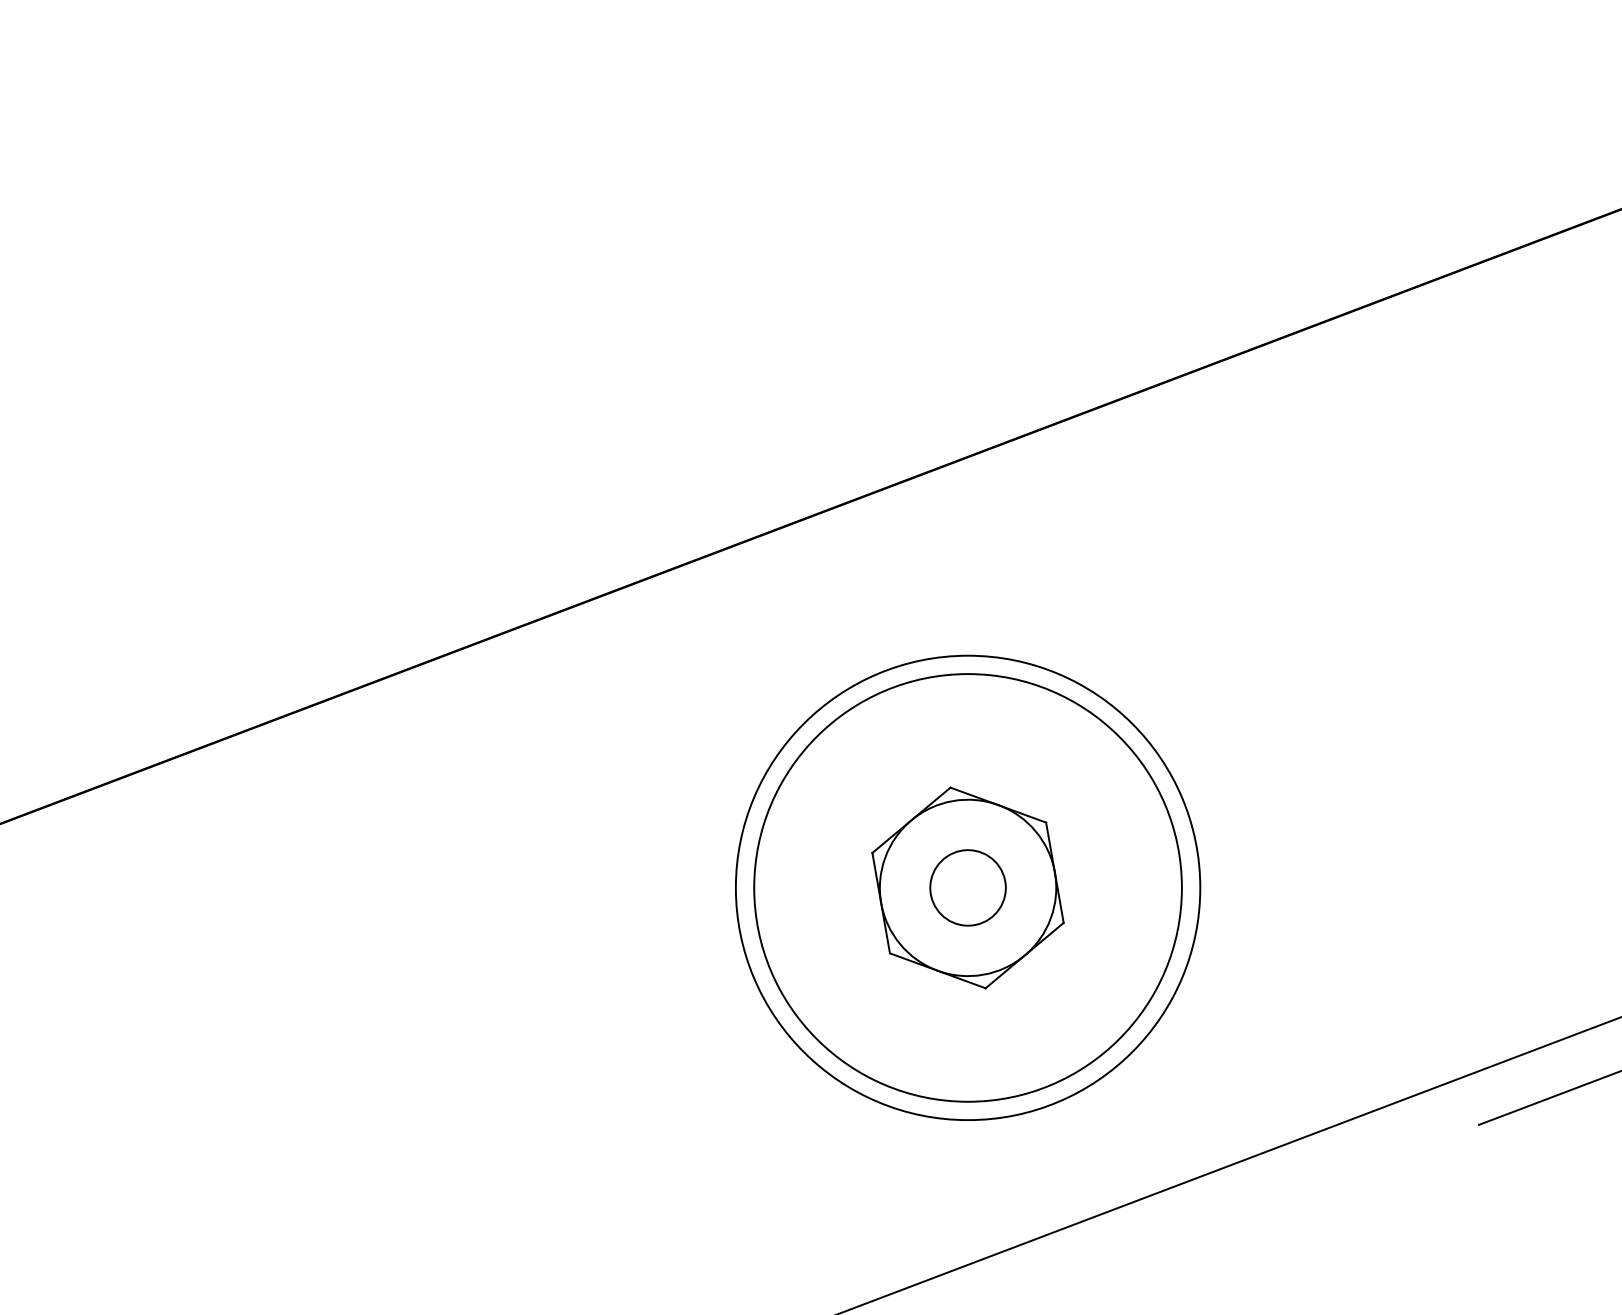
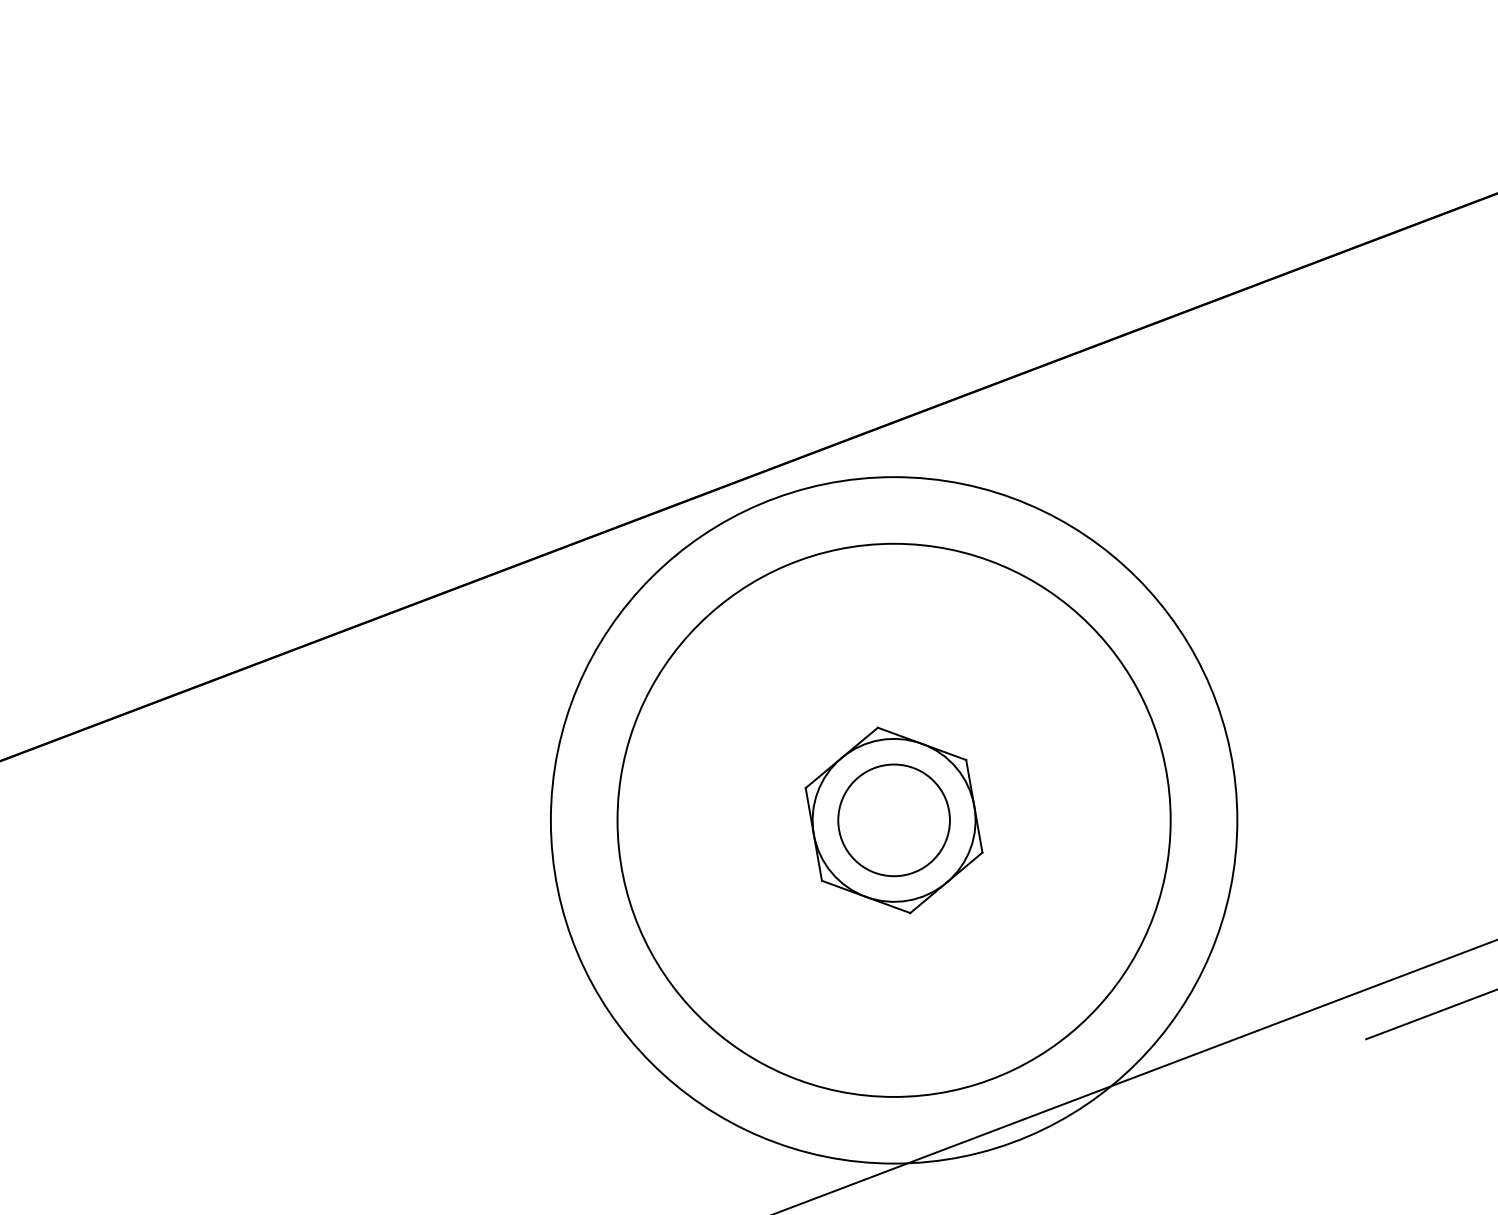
circle: (967, 887) -> (893, 819), size x1.4
circle: (967, 887) -> (893, 819), size x1.6
circle: (967, 887) -> (893, 819), size x1.6

